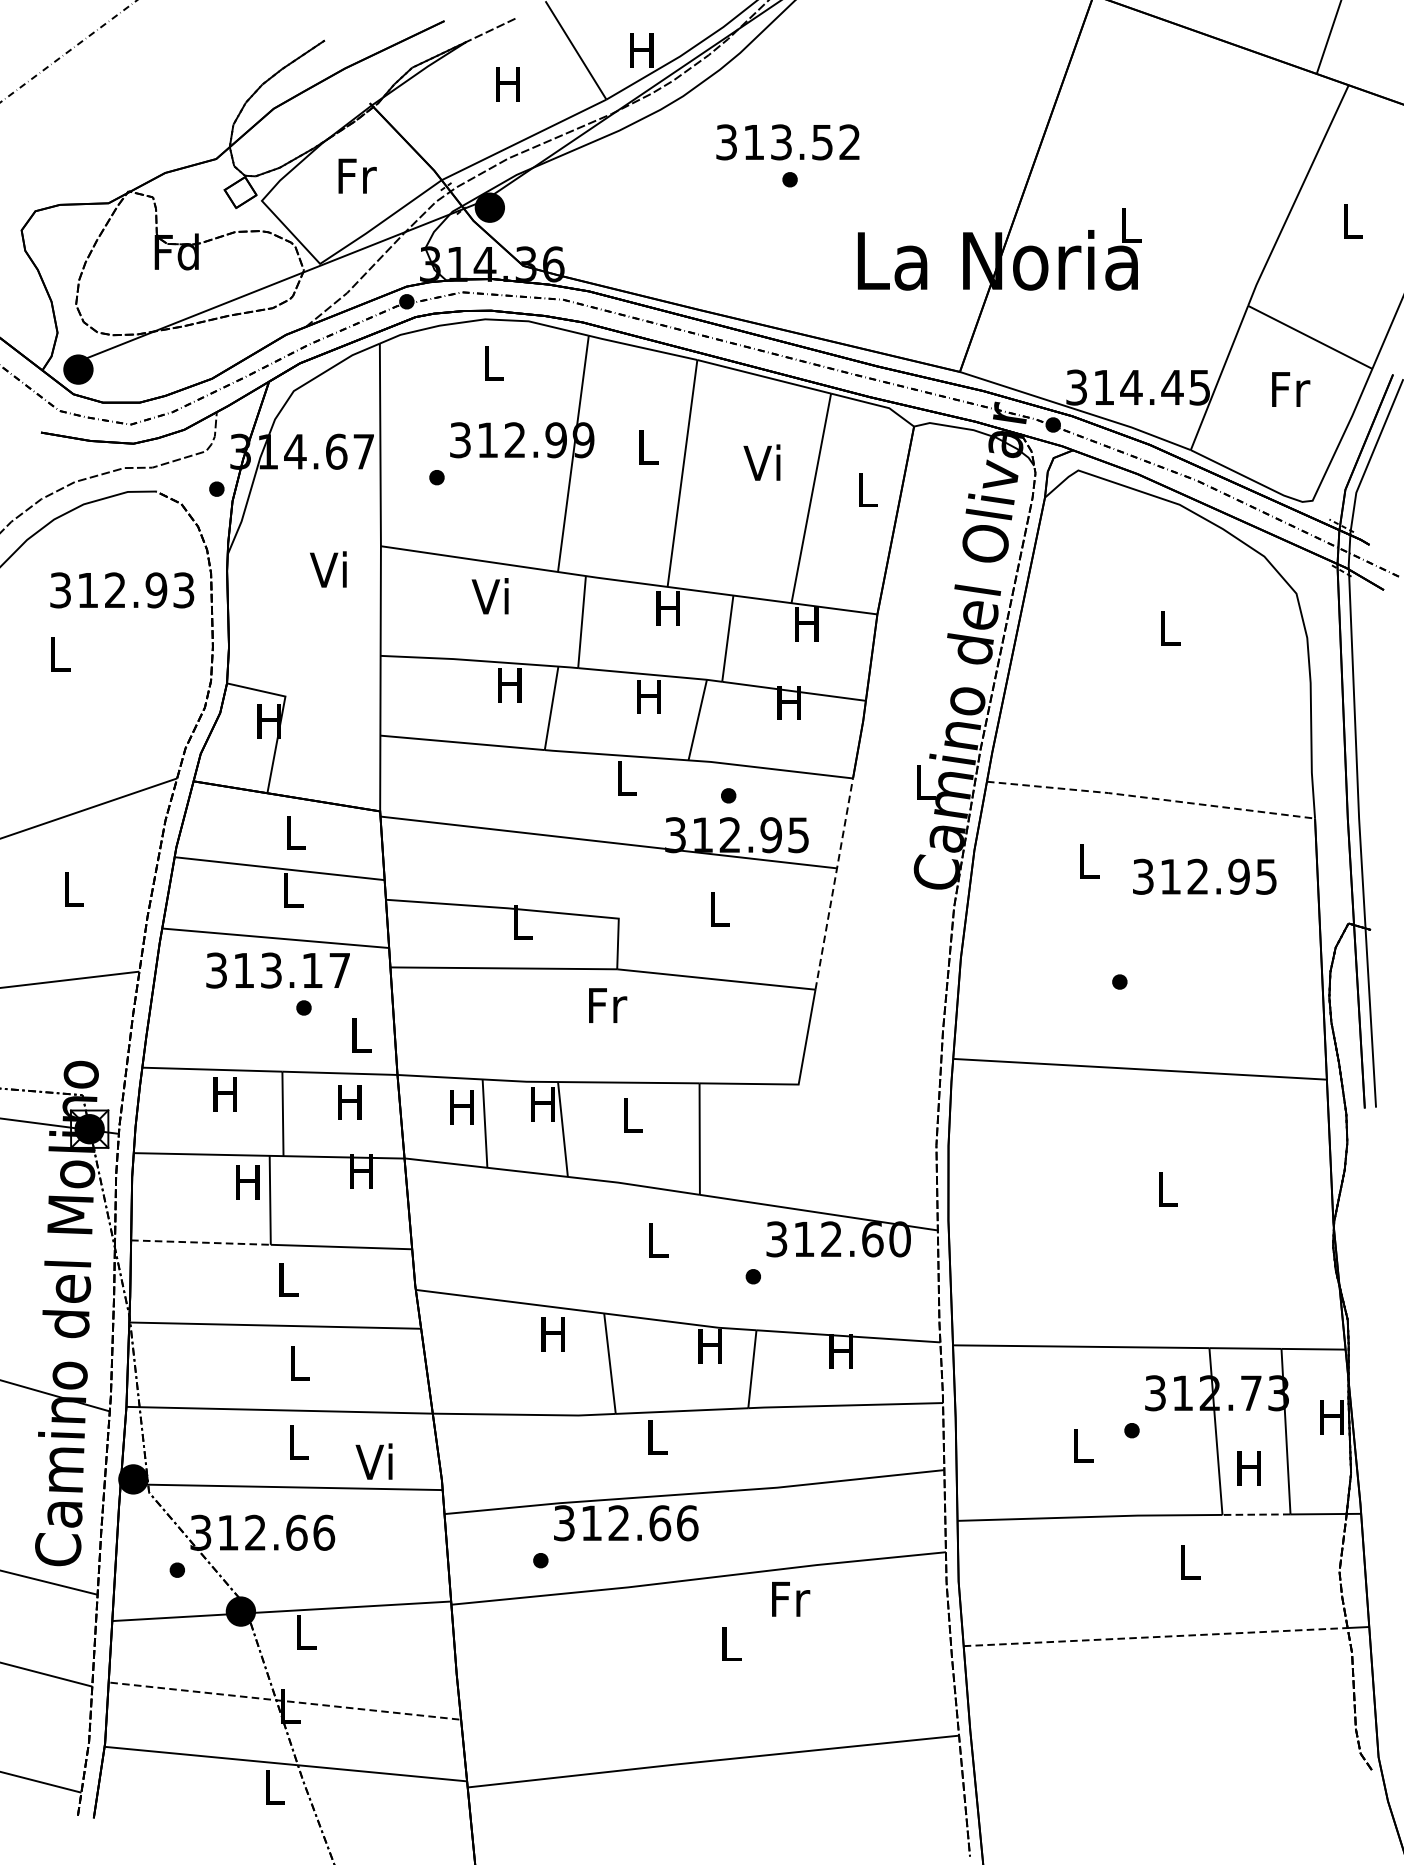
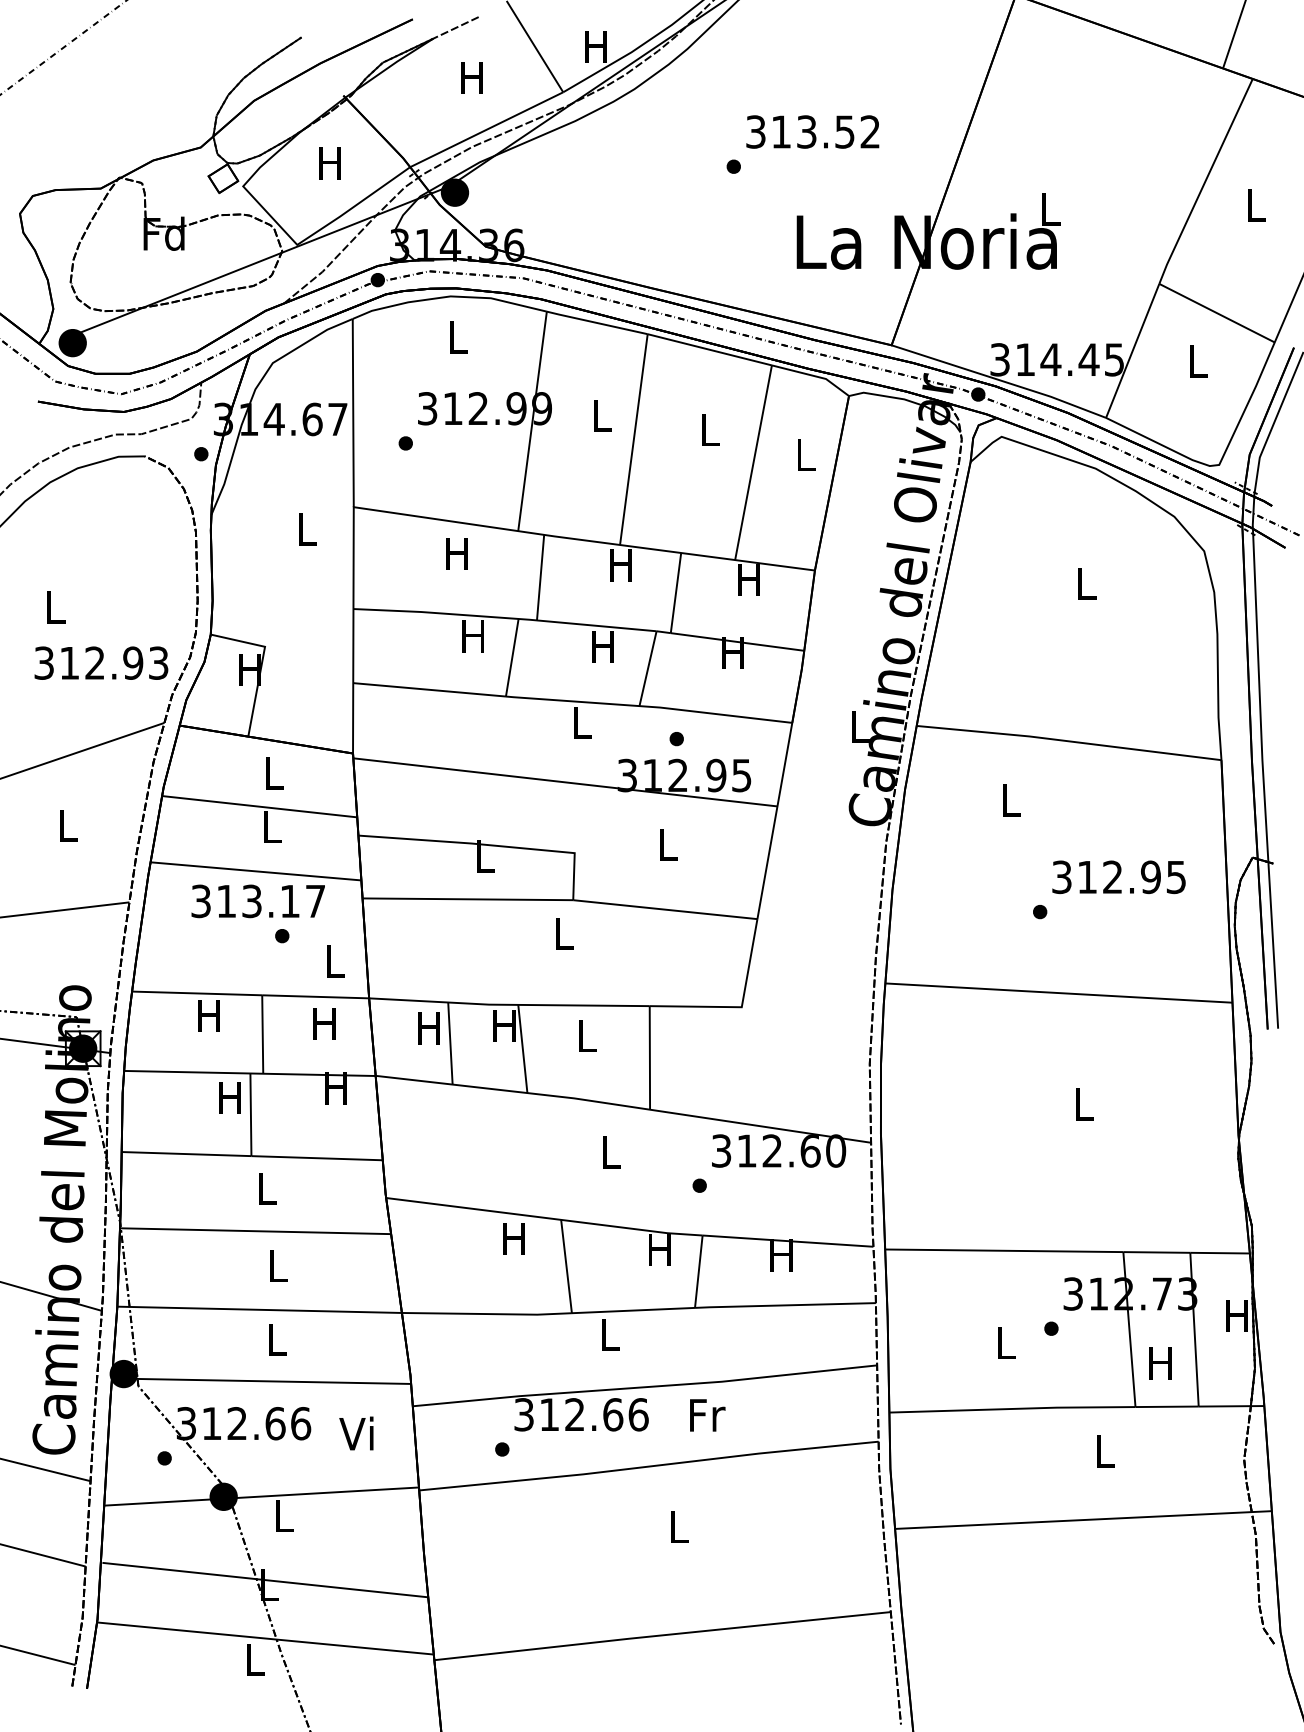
text: (787, 141) -> (812, 131), moved
text: (356, 176) -> (331, 163), Fr -> H
text: (1291, 389) -> (1199, 361), Fr -> L
text: (761, 462) -> (707, 429), Vi -> L
text: (327, 569) -> (304, 528), Vi -> L
text: (122, 589) -> (101, 662), moved
text: (490, 596) -> (455, 553), Vi -> H
line: (1151, 798) -> (1069, 741), dashed -> solid
text: (1204, 877) -> (1118, 877), moved
line: (833, 884) -> (774, 821), dashed -> solid
text: (607, 1005) -> (564, 933), Fr -> L
line: (200, 1243) -> (186, 1154), dashed -> solid
text: (374, 1461) -> (356, 1433), moved
line: (1256, 1514) -> (1167, 1406), dashed -> solid
text: (790, 1599) -> (707, 1415), moved
line: (1155, 1637) -> (1073, 1520), dashed -> solid
line: (285, 1701) -> (265, 1580), dashed -> solid

